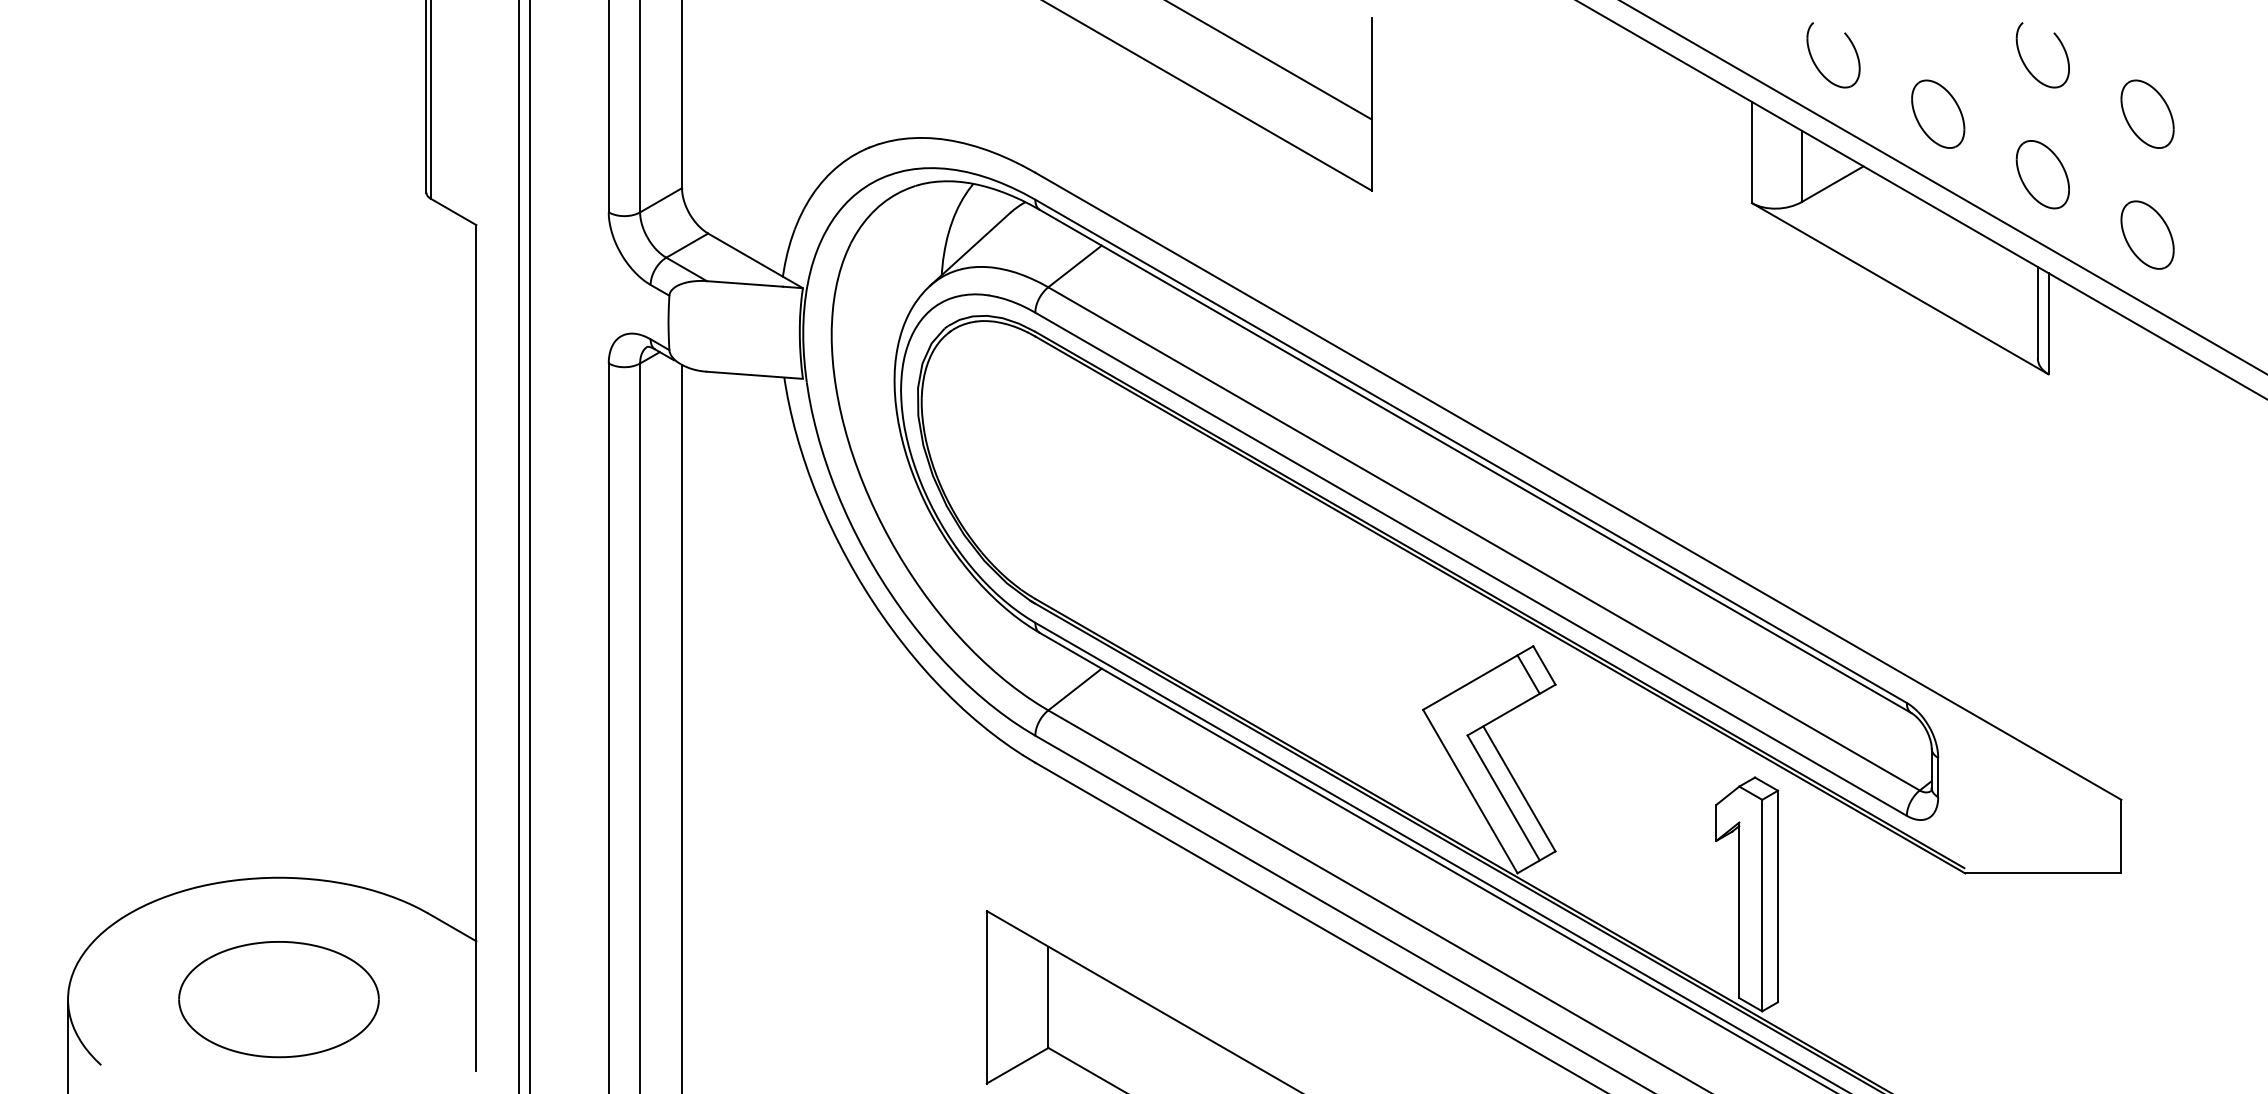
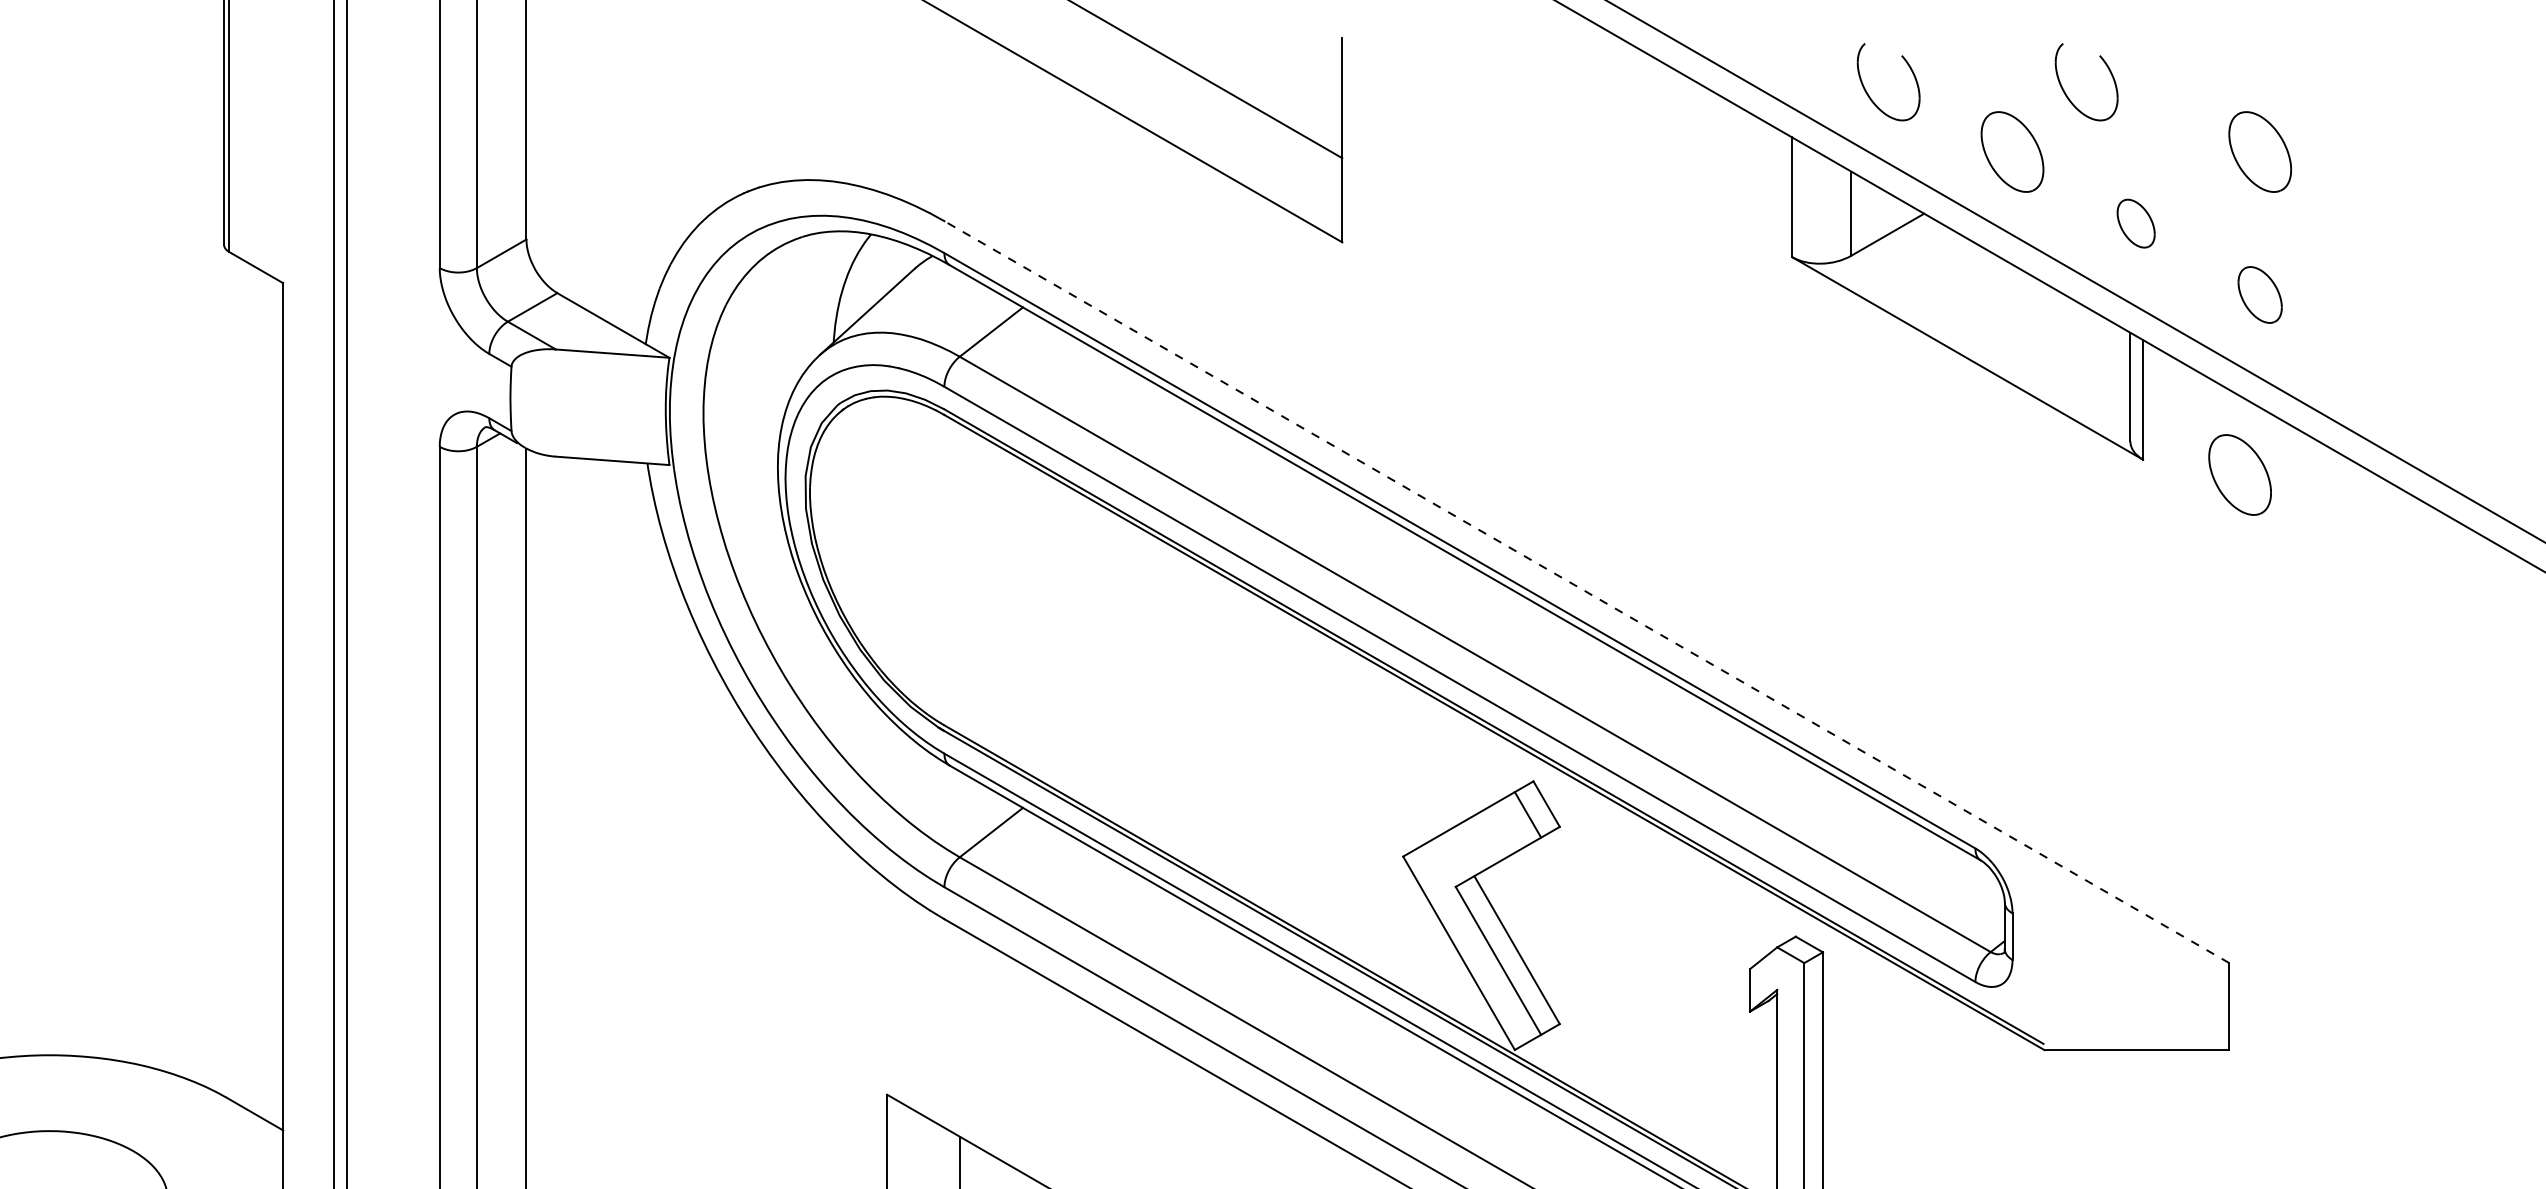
part: (2026, 65) -> (2067, 94), moved
part: (2042, 174) -> (2135, 223), size x0.6
part: (2147, 234) -> (2260, 294), size x0.7
part: (2130, 386) -> (2239, 474), added
line: (1577, 486) -> (1585, 592), solid -> dashed

